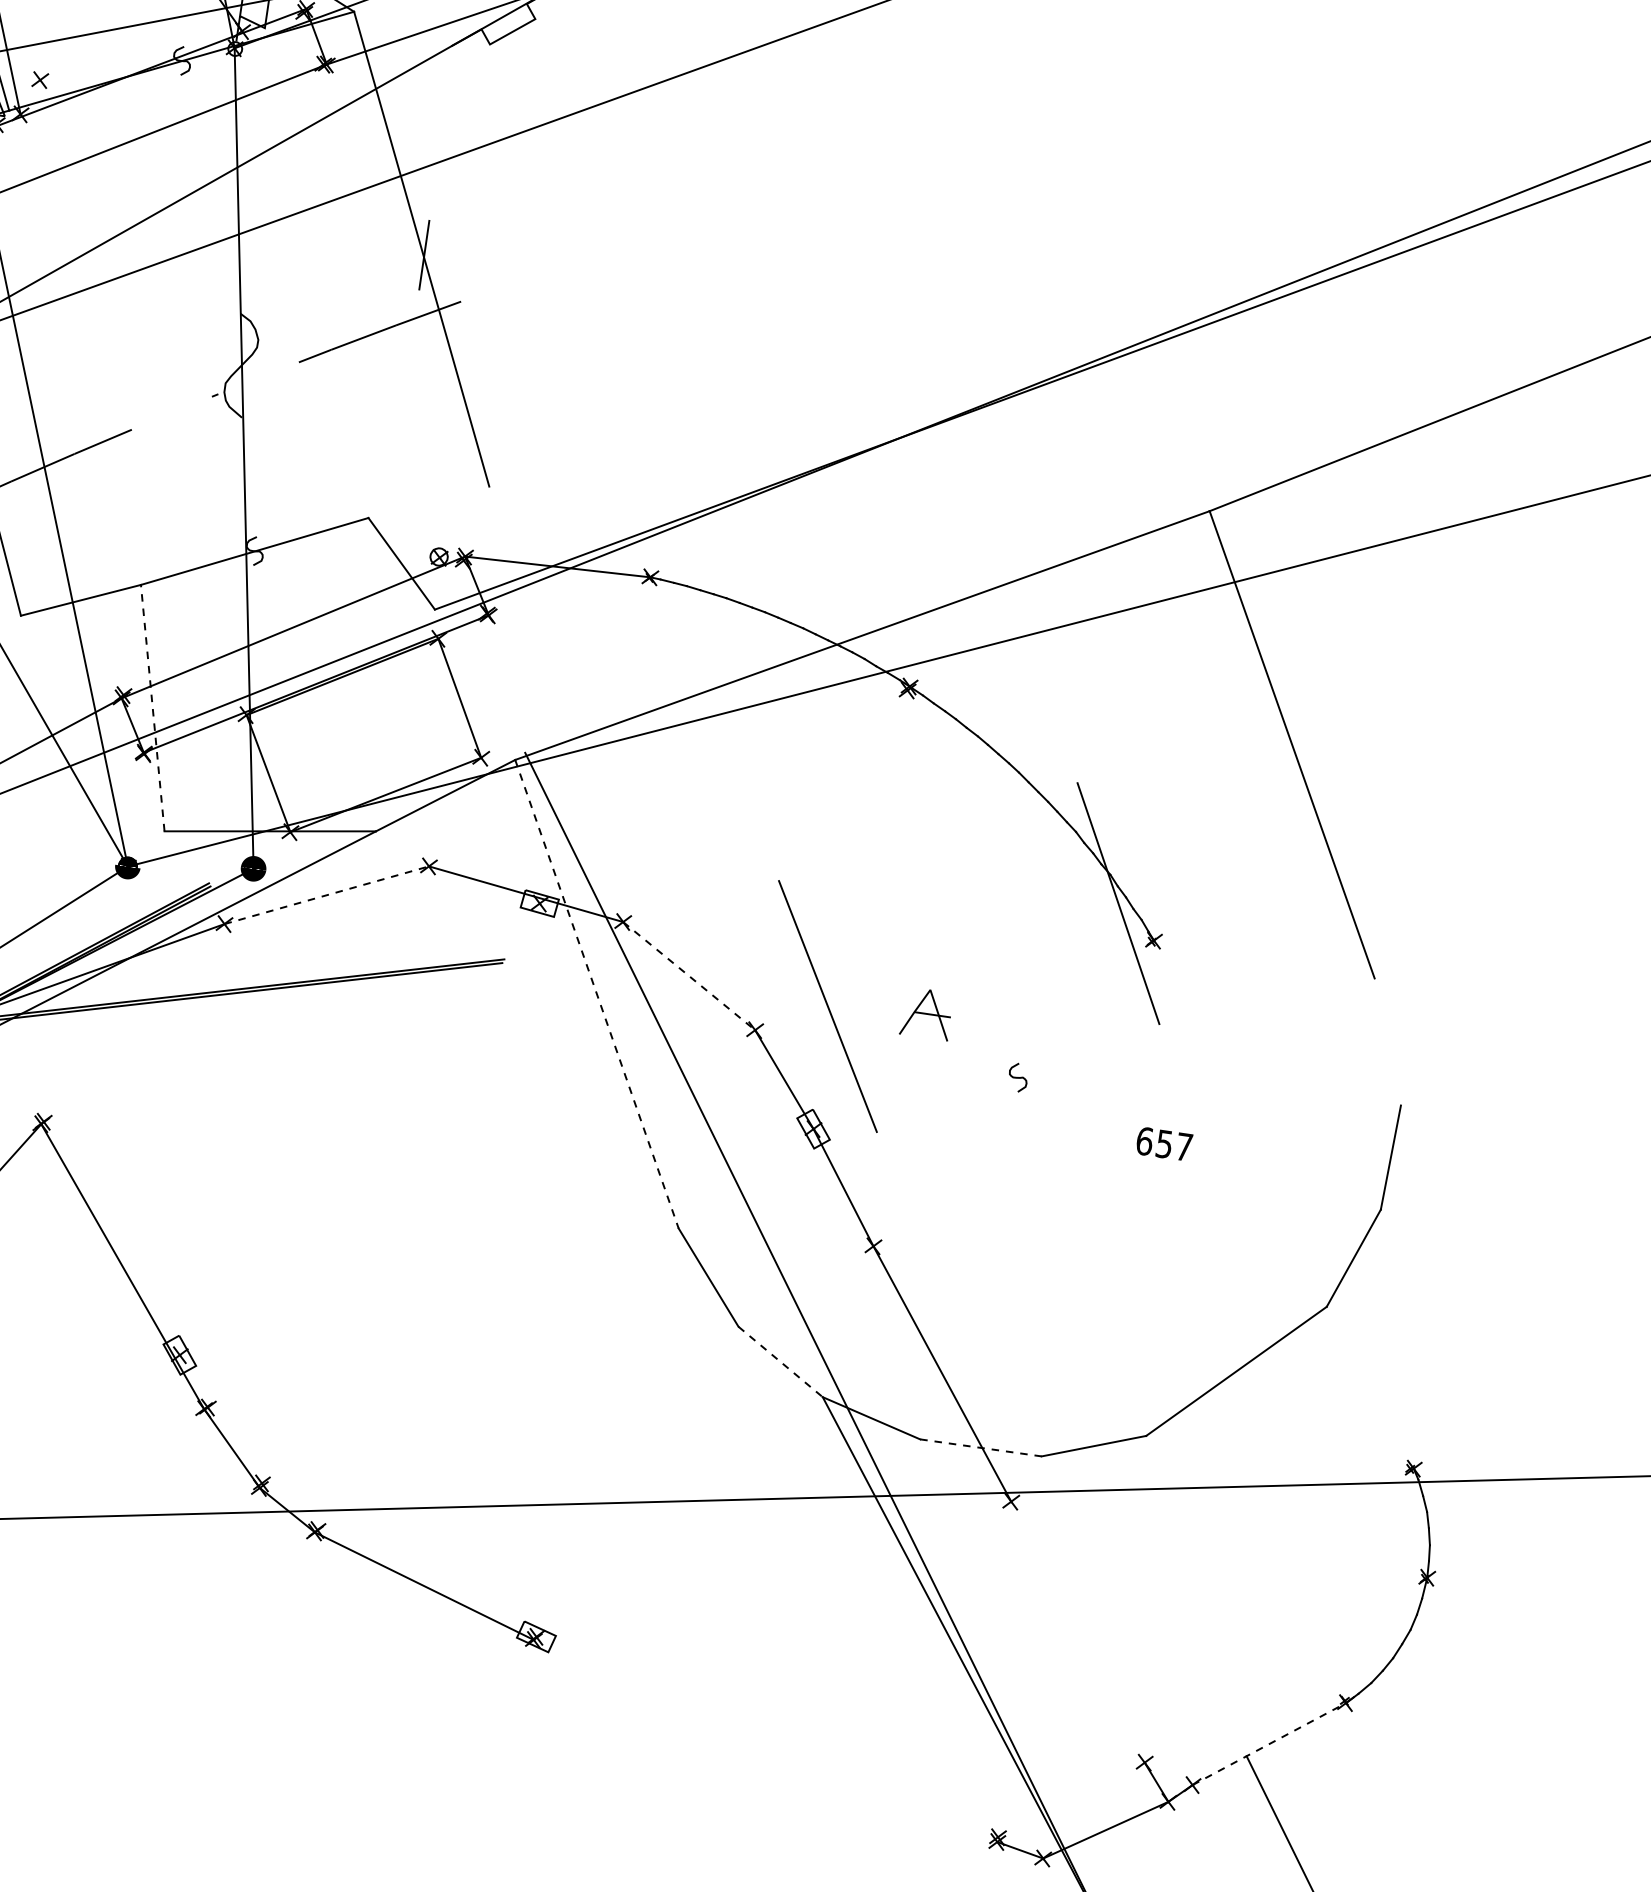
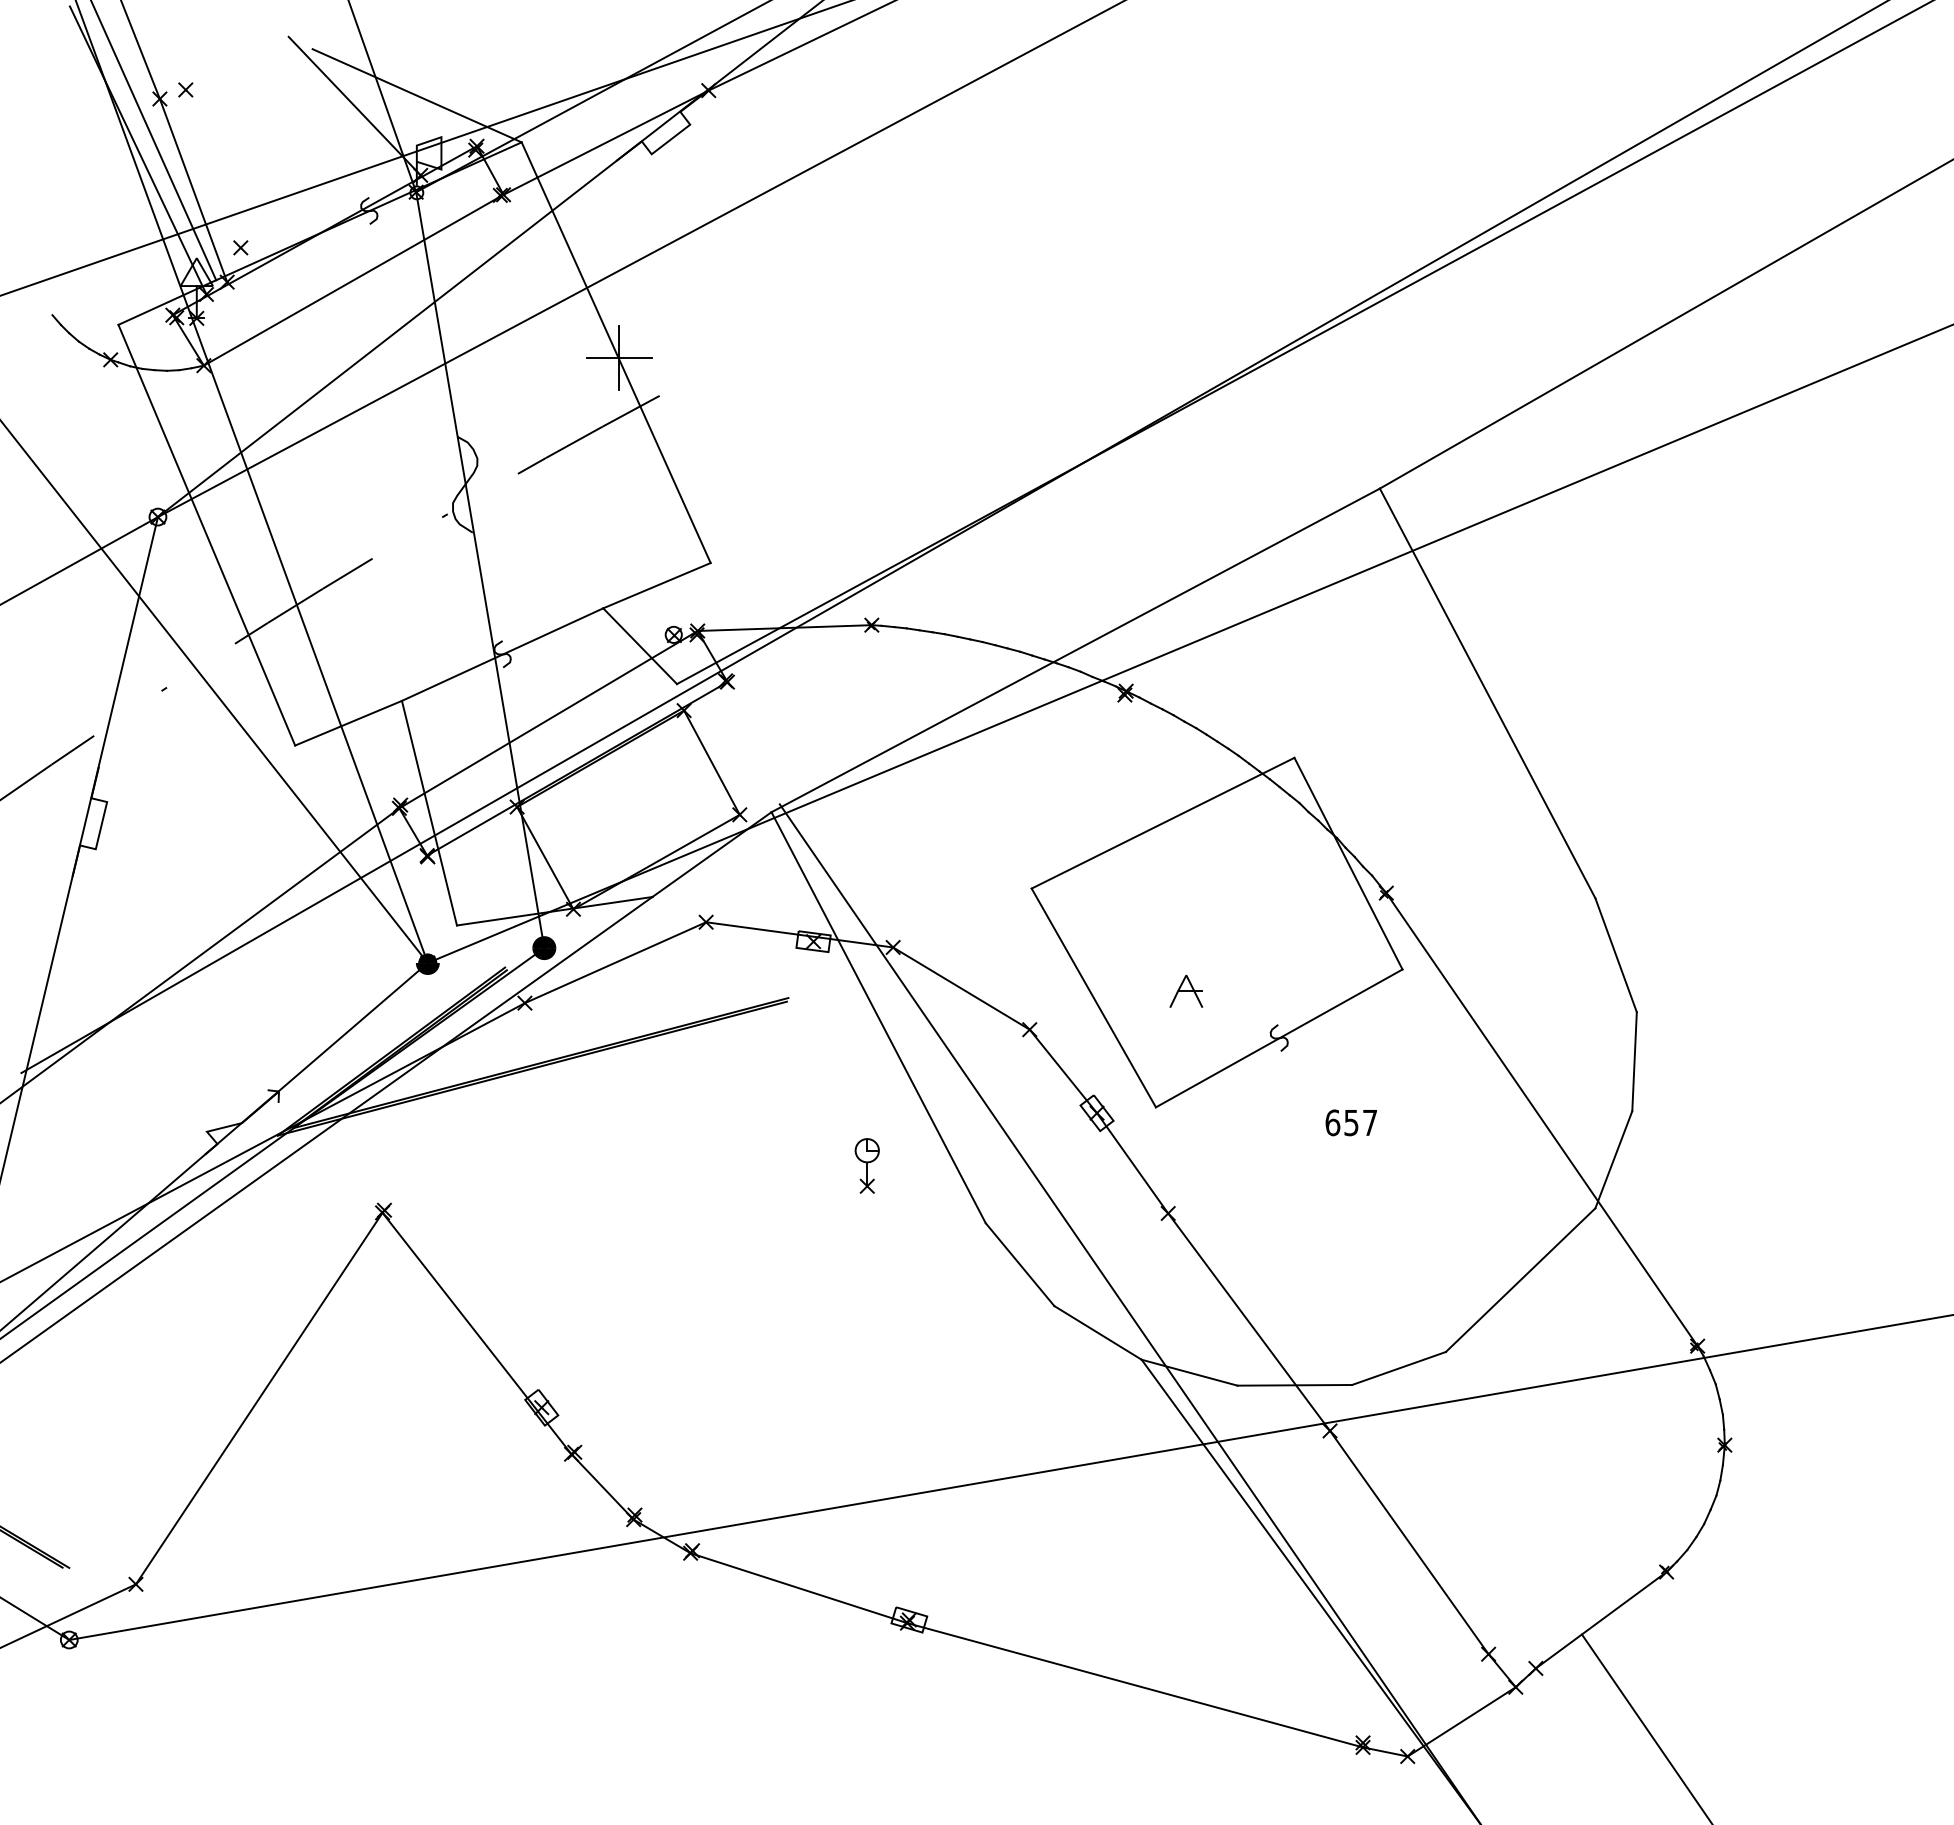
line: (424, 254) -> (619, 357), added
line: (428, 502) -> (656, 585), added
line: (152, 708) -> (429, 813), dashed -> solid
line: (927, 831) -> (1162, 822), added
line: (326, 895) -> (615, 962), dashed -> solid
line: (689, 976) -> (961, 988), dashed -> solid
line: (596, 993) -> (878, 1017), dashed -> solid
part: (927, 1013) -> (1186, 991), size x0.71
line: (1387, 1042) -> (1615, 955), added
line: (1017, 1078) -> (1278, 1038), added
text: (1163, 1143) -> (1350, 1122), moved
part: (561, 1148) -> (866, 1165), added
line: (1283, 1204) -> (1541, 1119), added
line: (781, 1362) -> (1098, 1333), dashed -> solid
line: (981, 1448) -> (1295, 1385), dashed -> solid
line: (1078, 1632) -> (1409, 1542), added
line: (765, 1741) -> (1135, 1685), added
line: (1269, 1743) -> (1601, 1619), dashed -> solid

